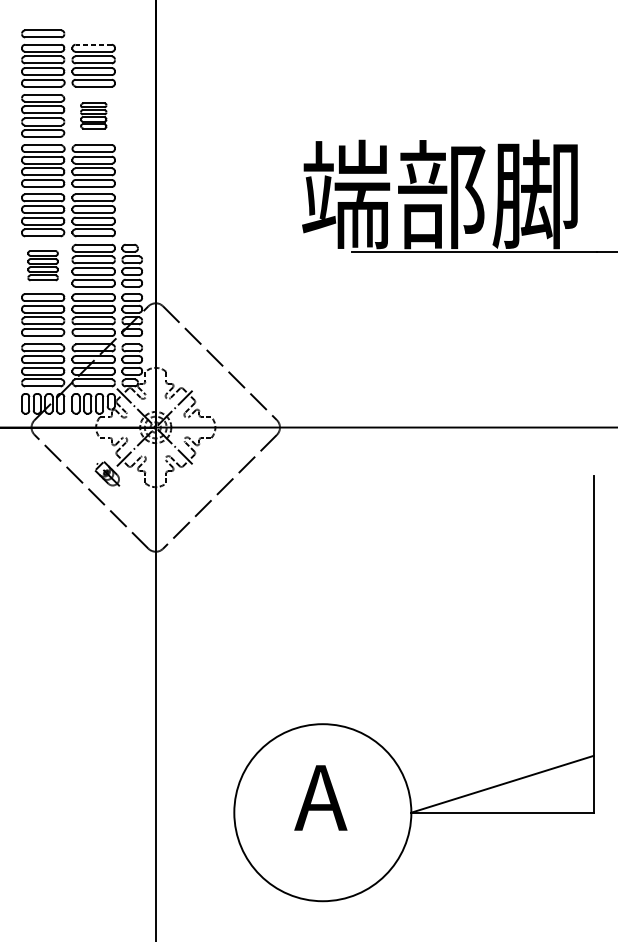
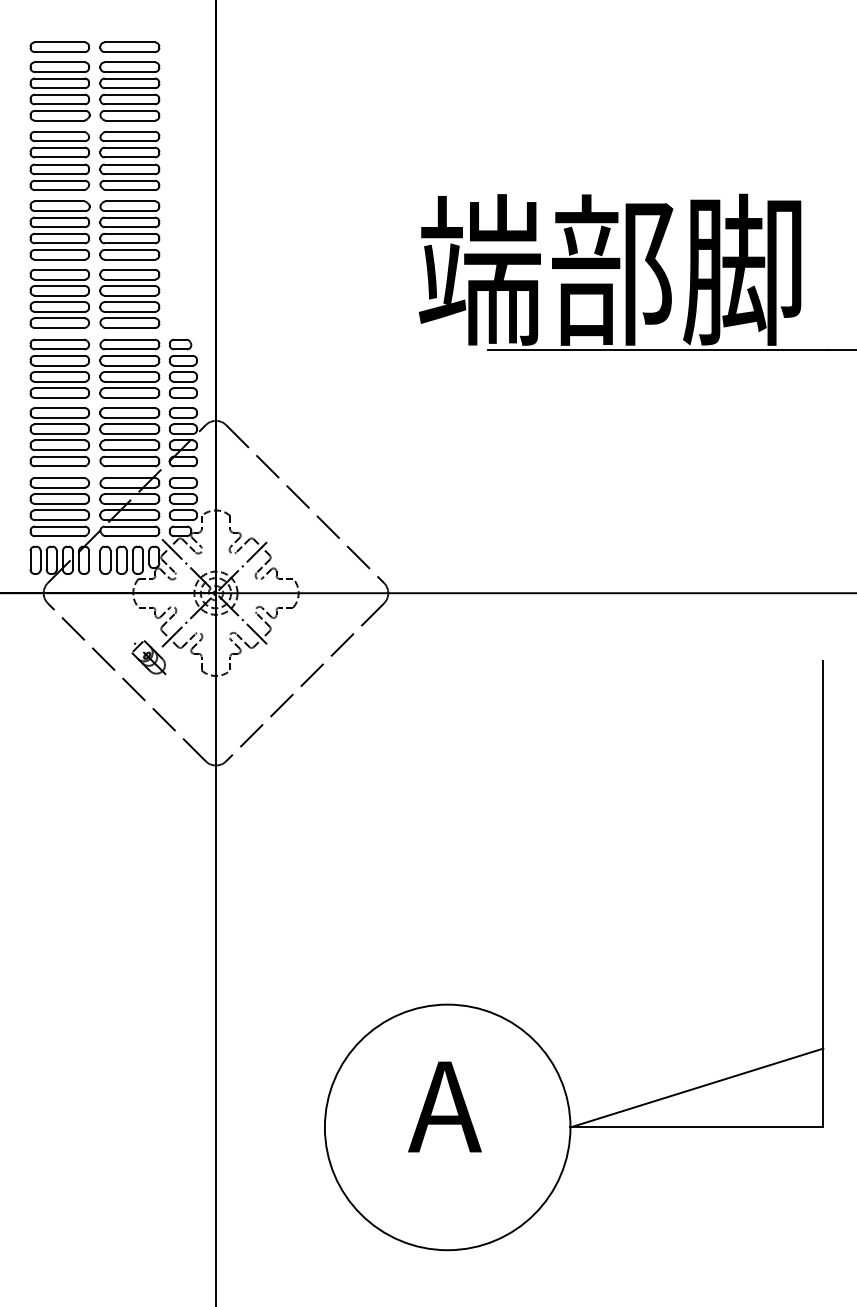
part: (93, 33) -> (129, 46), added
line: (93, 44) -> (129, 62), dashed -> solid
part: (93, 115) -> (129, 160), size x1.67
part: (42, 265) -> (59, 368), size x1.43

